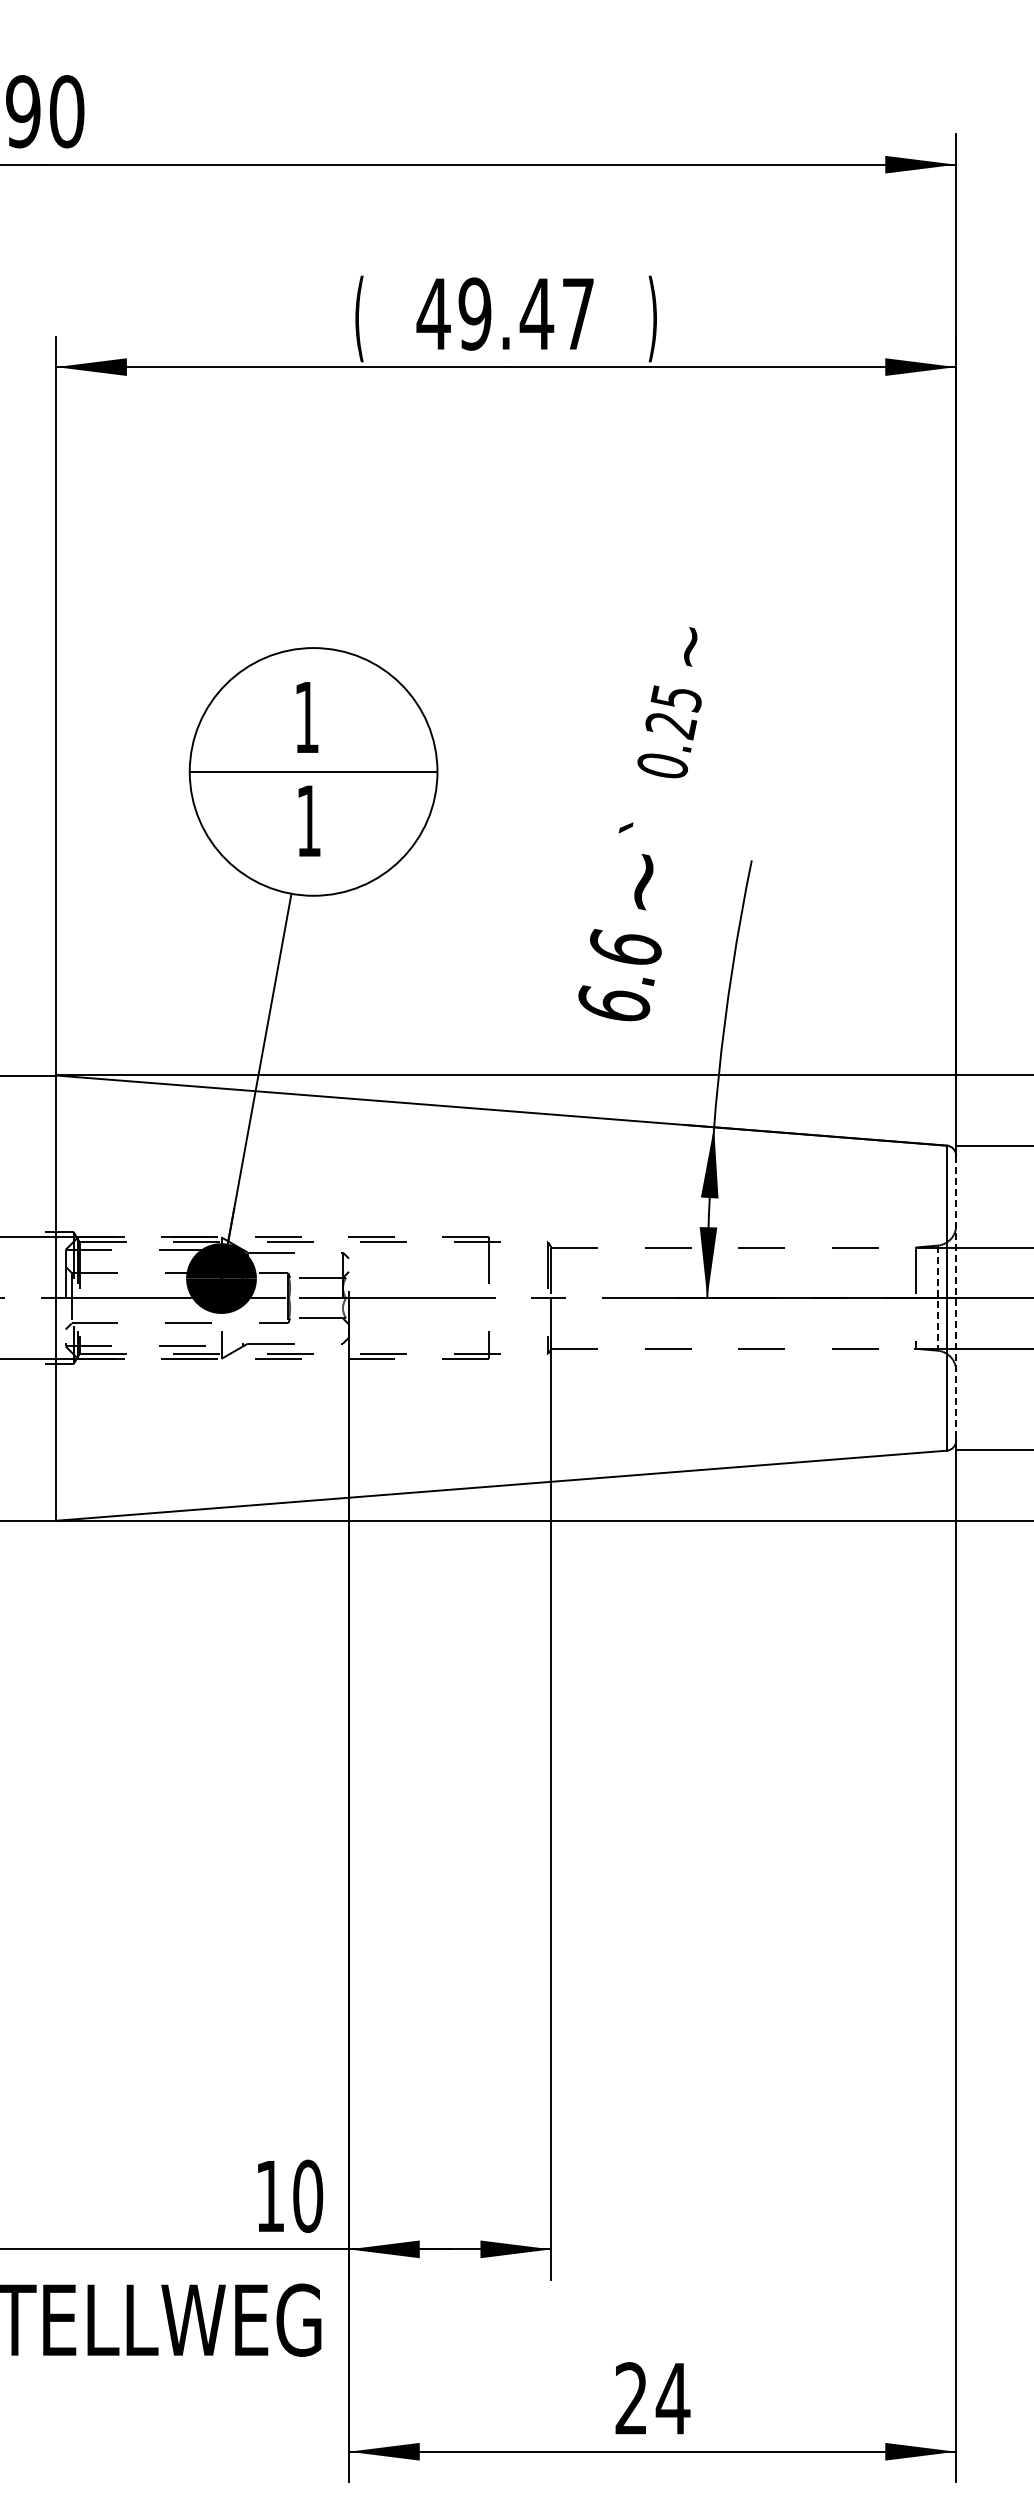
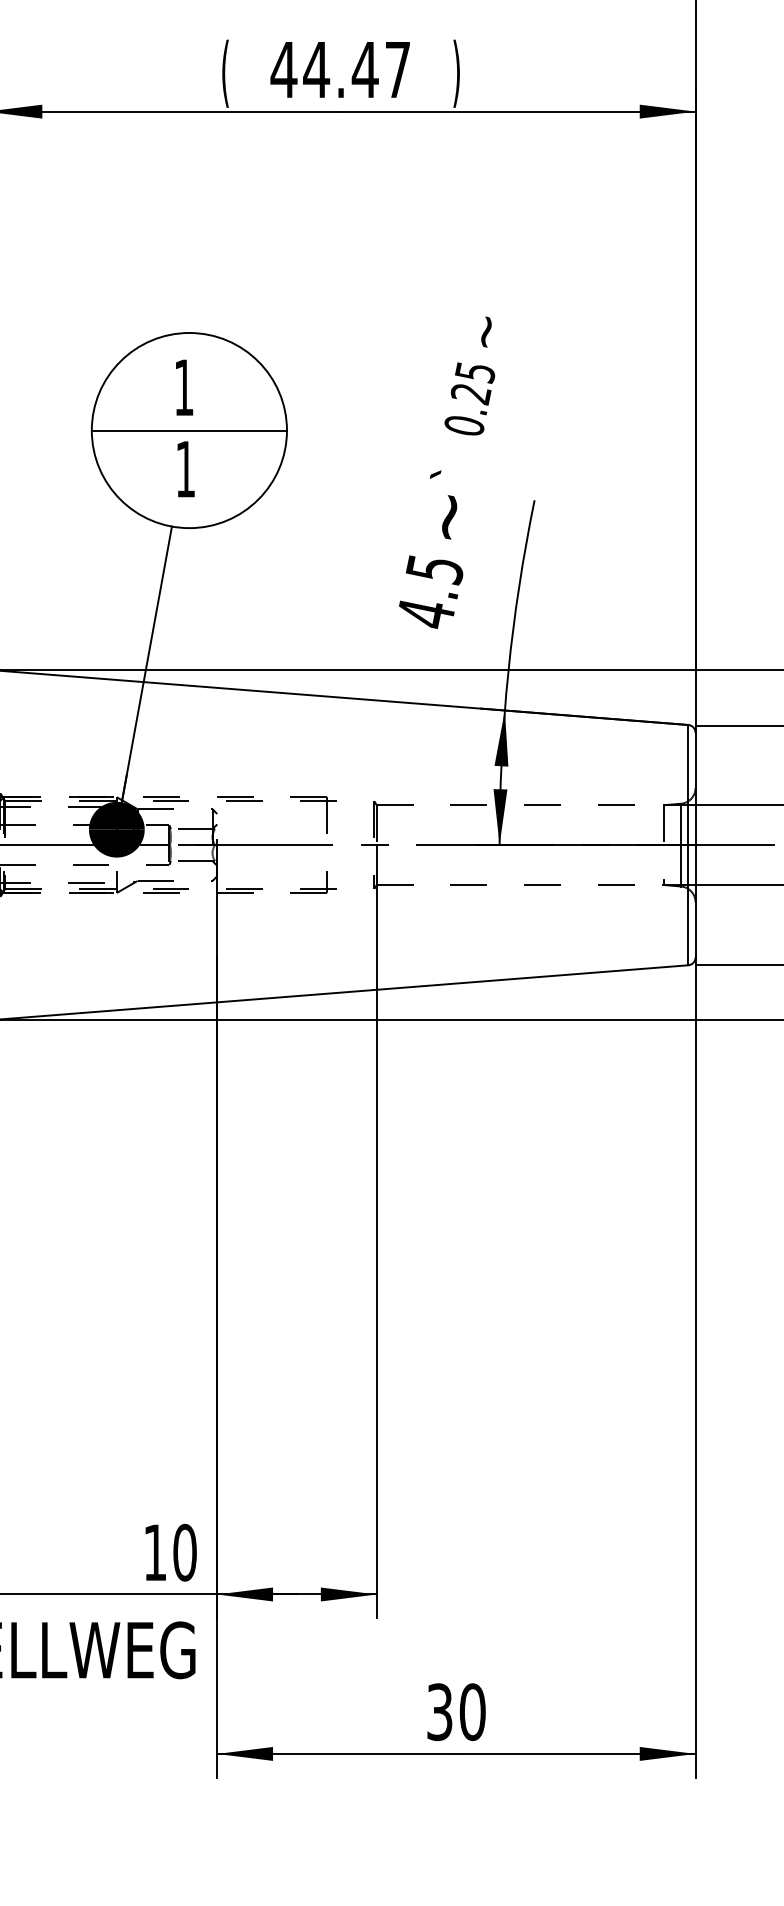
text: (474, 313) -> (316, 69), 49.47 -> 44.47
text: (619, 976) -> (430, 591), 6.6 -> 4.5
line: (937, 1298) -> (680, 845), dashed -> solid
line: (956, 1298) -> (695, 845), dashed -> solid
text: (652, 2398) -> (456, 1711), 24 -> 30

